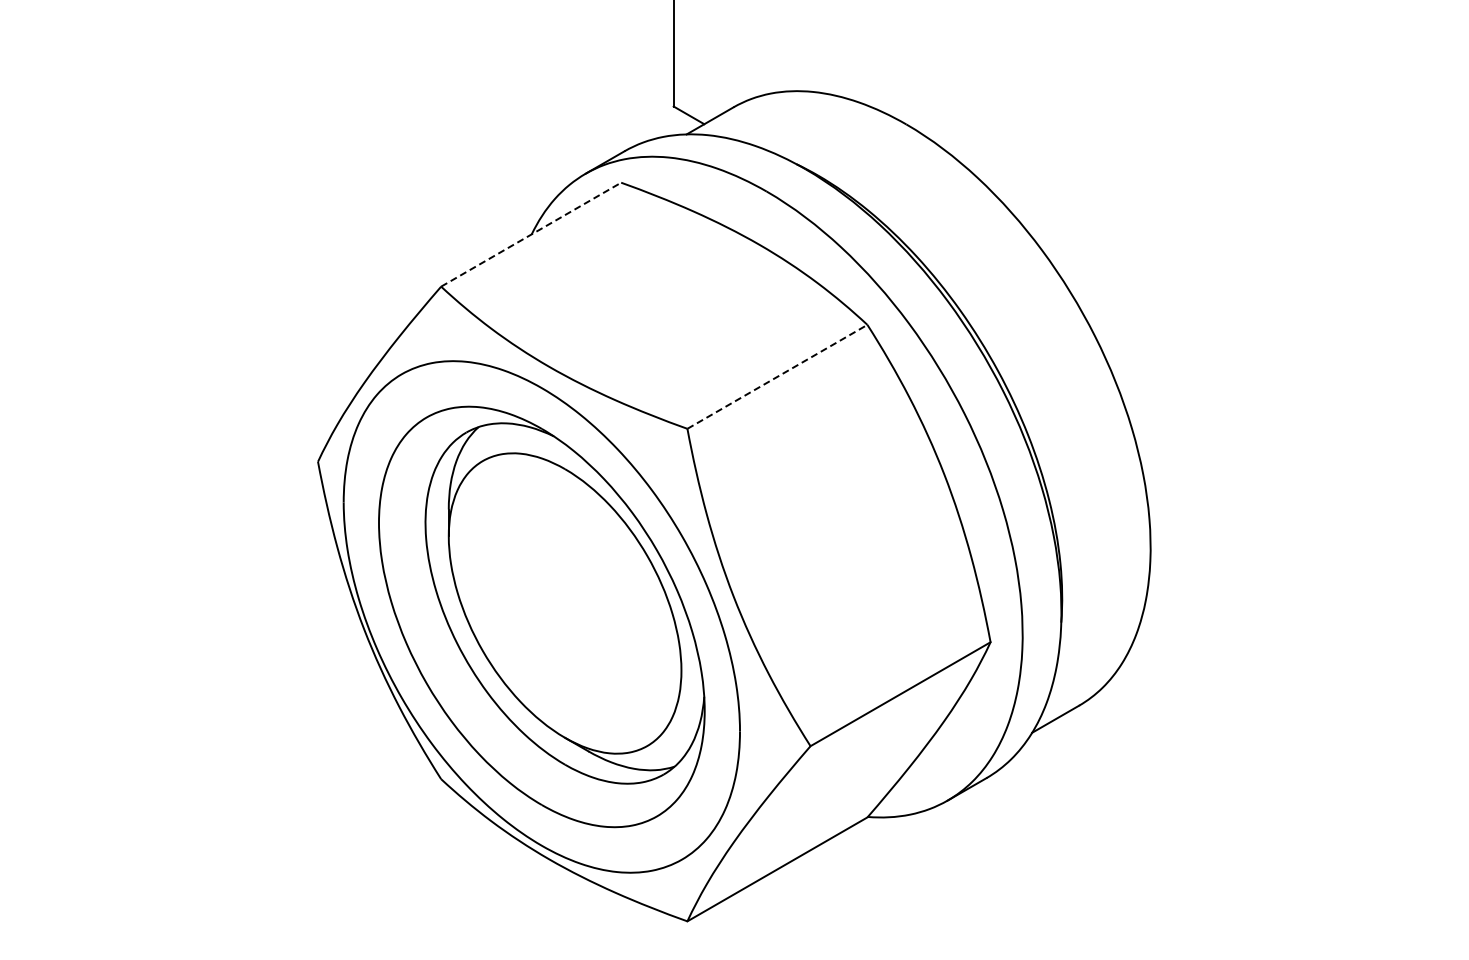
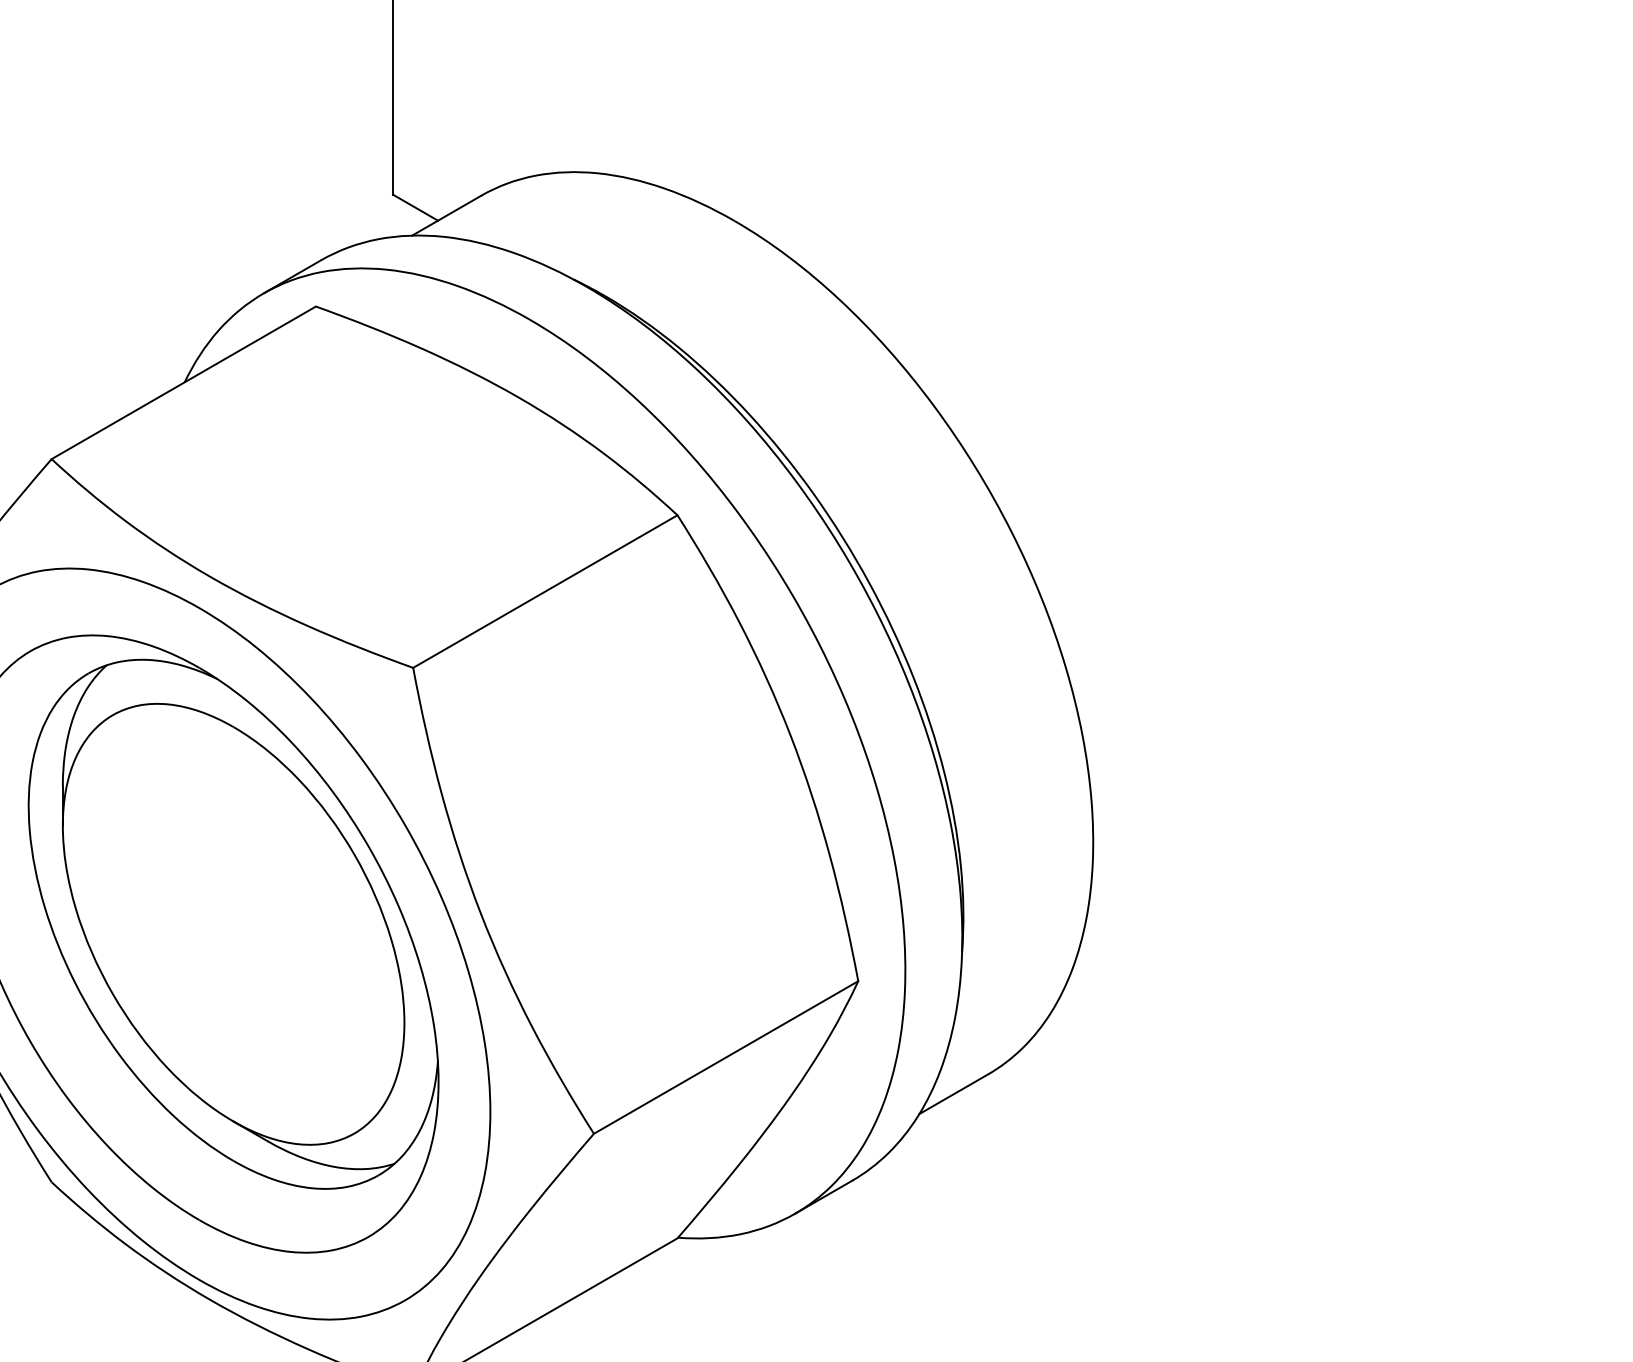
line: (531, 234) -> (184, 382), dashed -> solid
line: (777, 376) -> (545, 591), dashed -> solid

